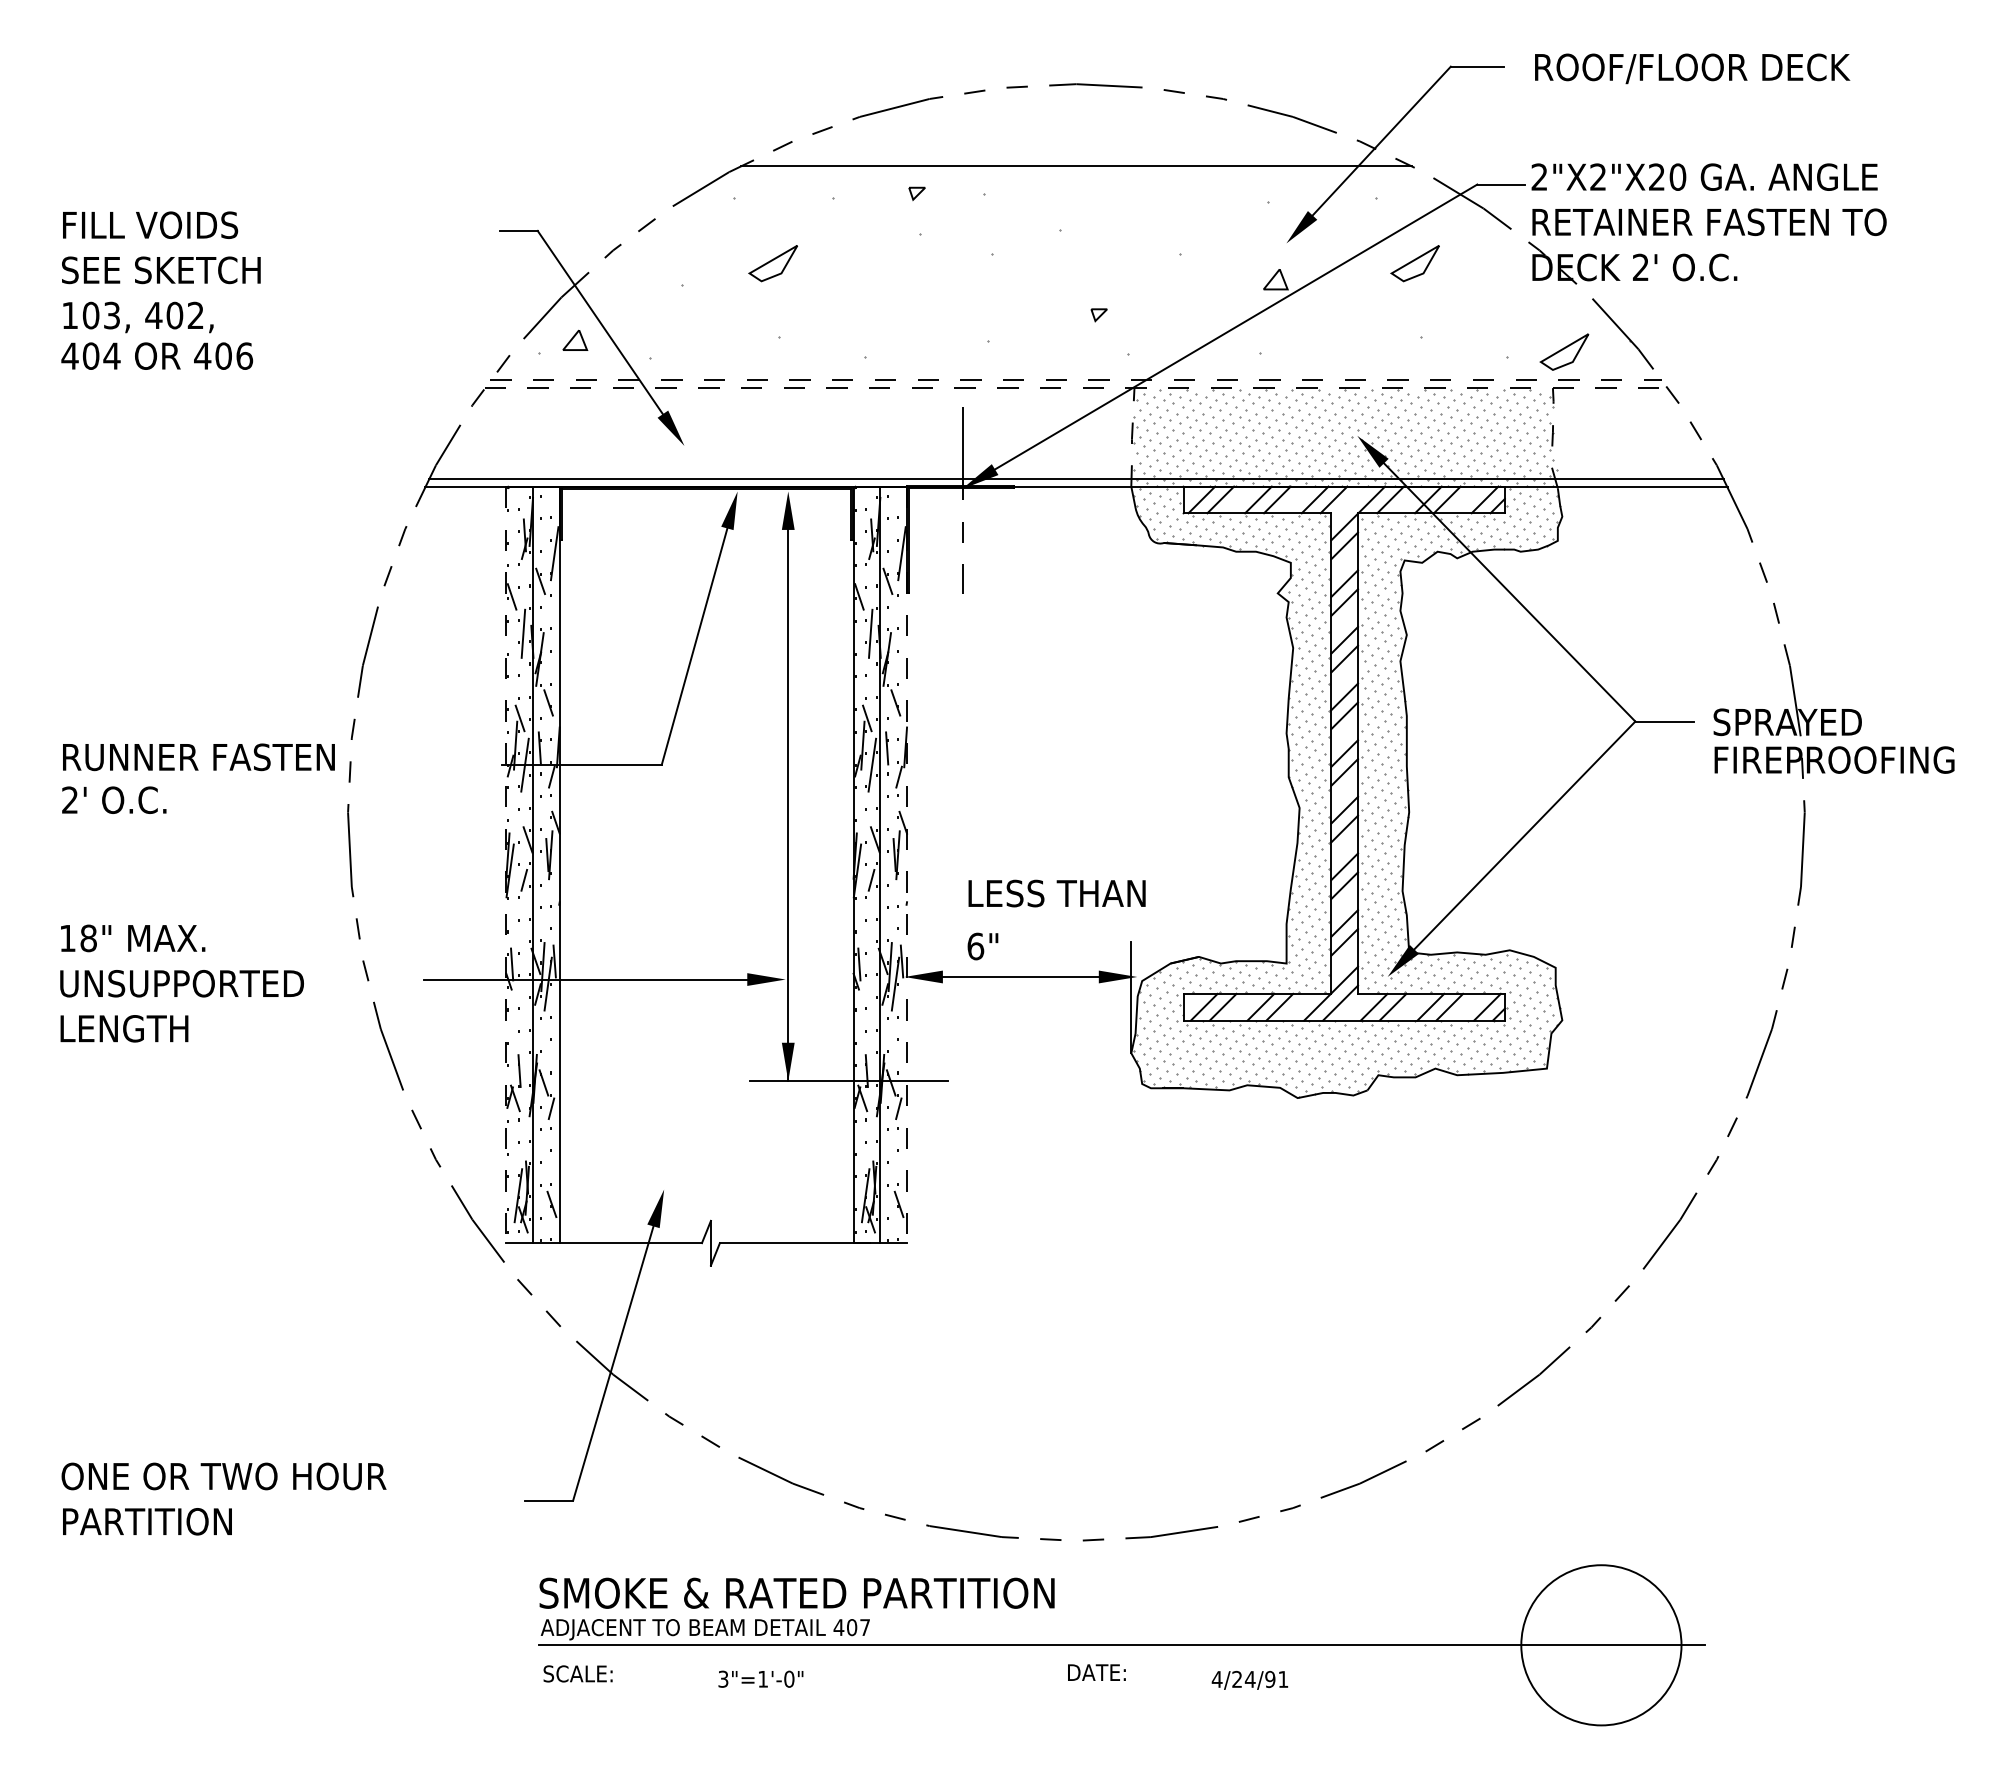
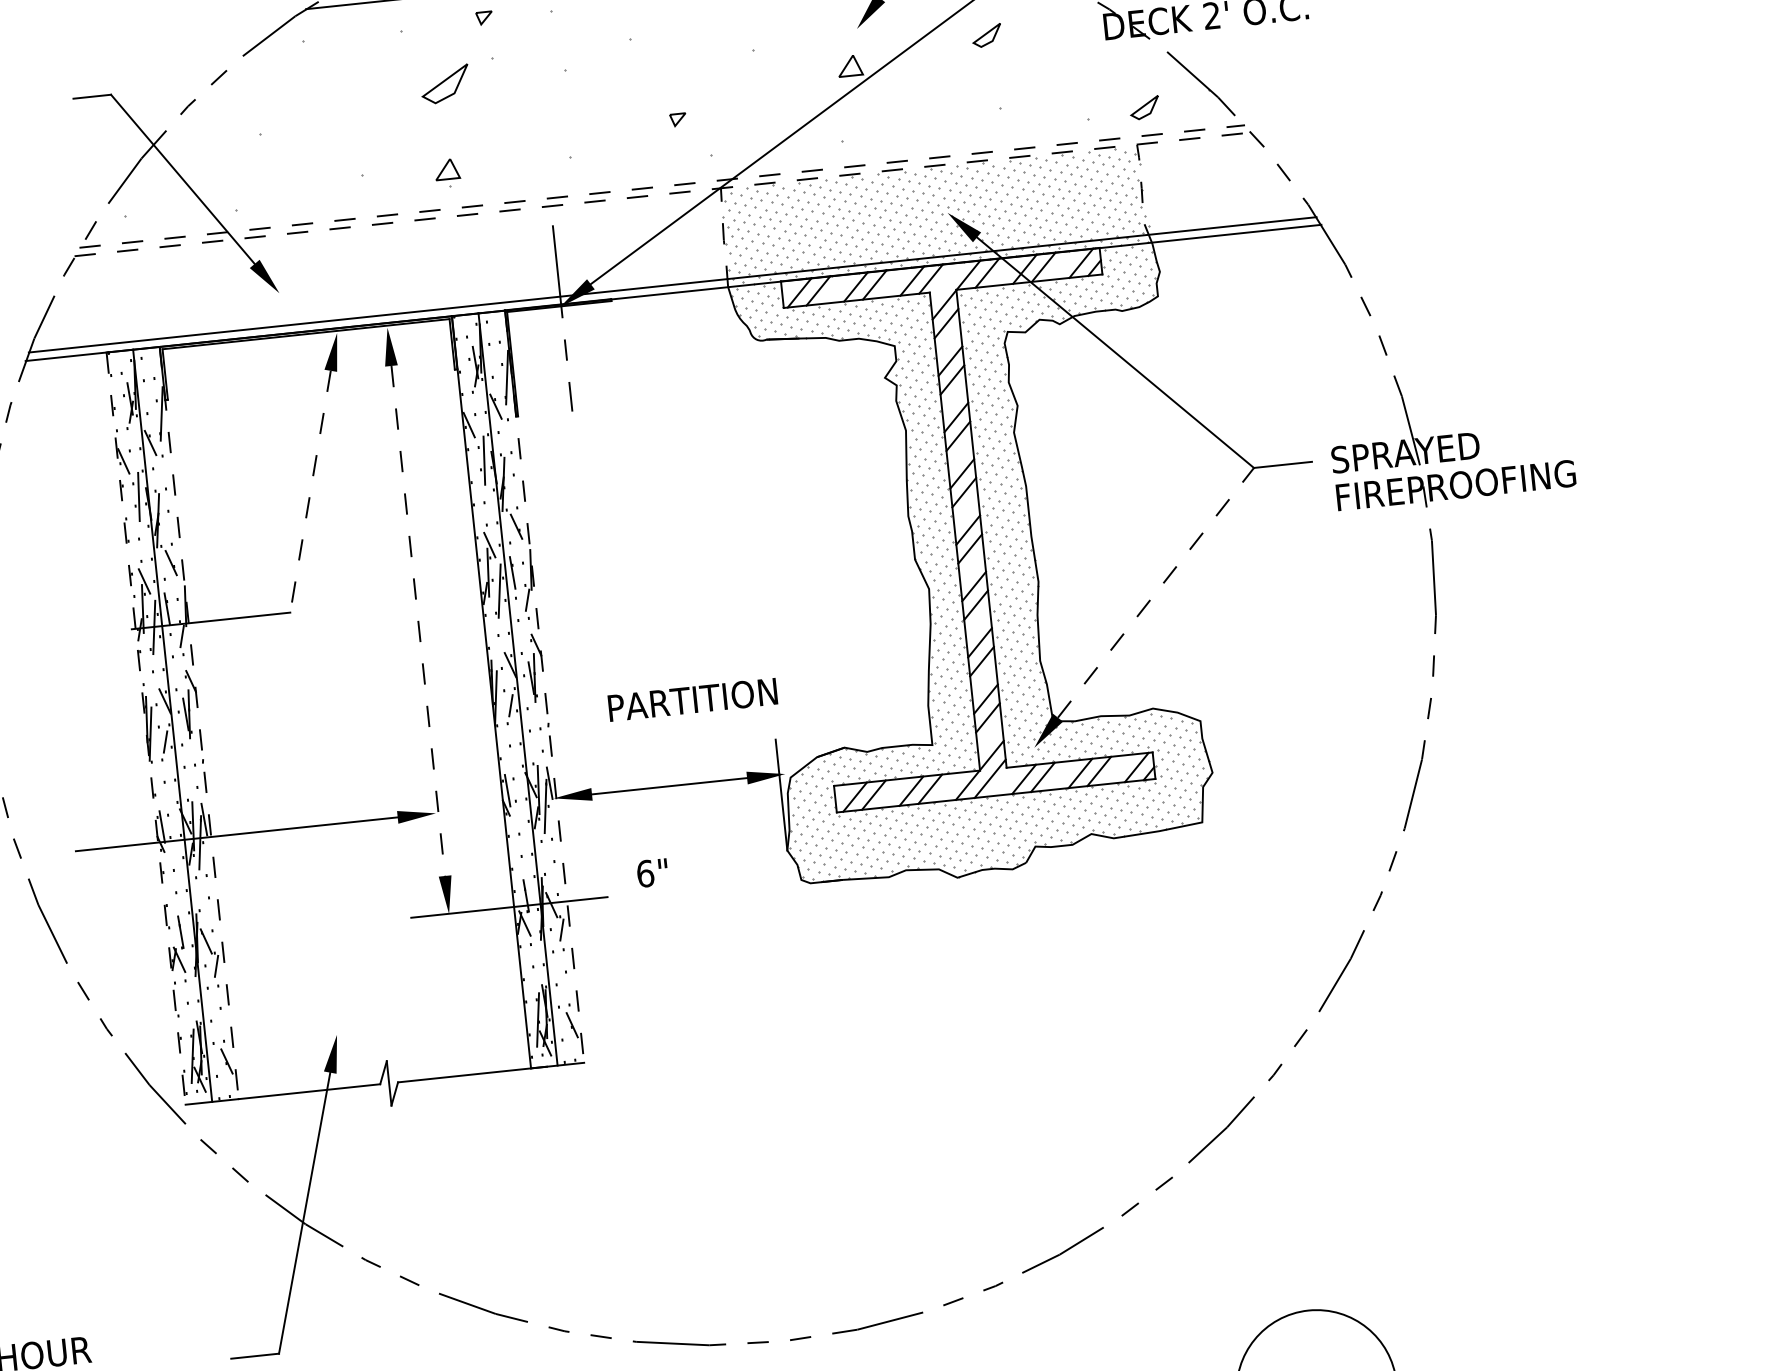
part: (772, 263) -> (444, 84), moved
part: (1414, 263) -> (986, 35), size x0.6
part: (575, 339) -> (447, 168), moved
part: (1564, 351) -> (1144, 107), size x0.6
line: (694, 646) -> (310, 491), solid -> dashed
line: (788, 805) -> (420, 639), solid -> dashed
line: (1524, 835) -> (1155, 592), solid -> dashed
line: (559, 865) -> (199, 723), solid -> dashed
text: (1058, 893) -> (698, 699), LESS THAN -> PARTITION
text: (982, 946) -> (652, 873), moved

